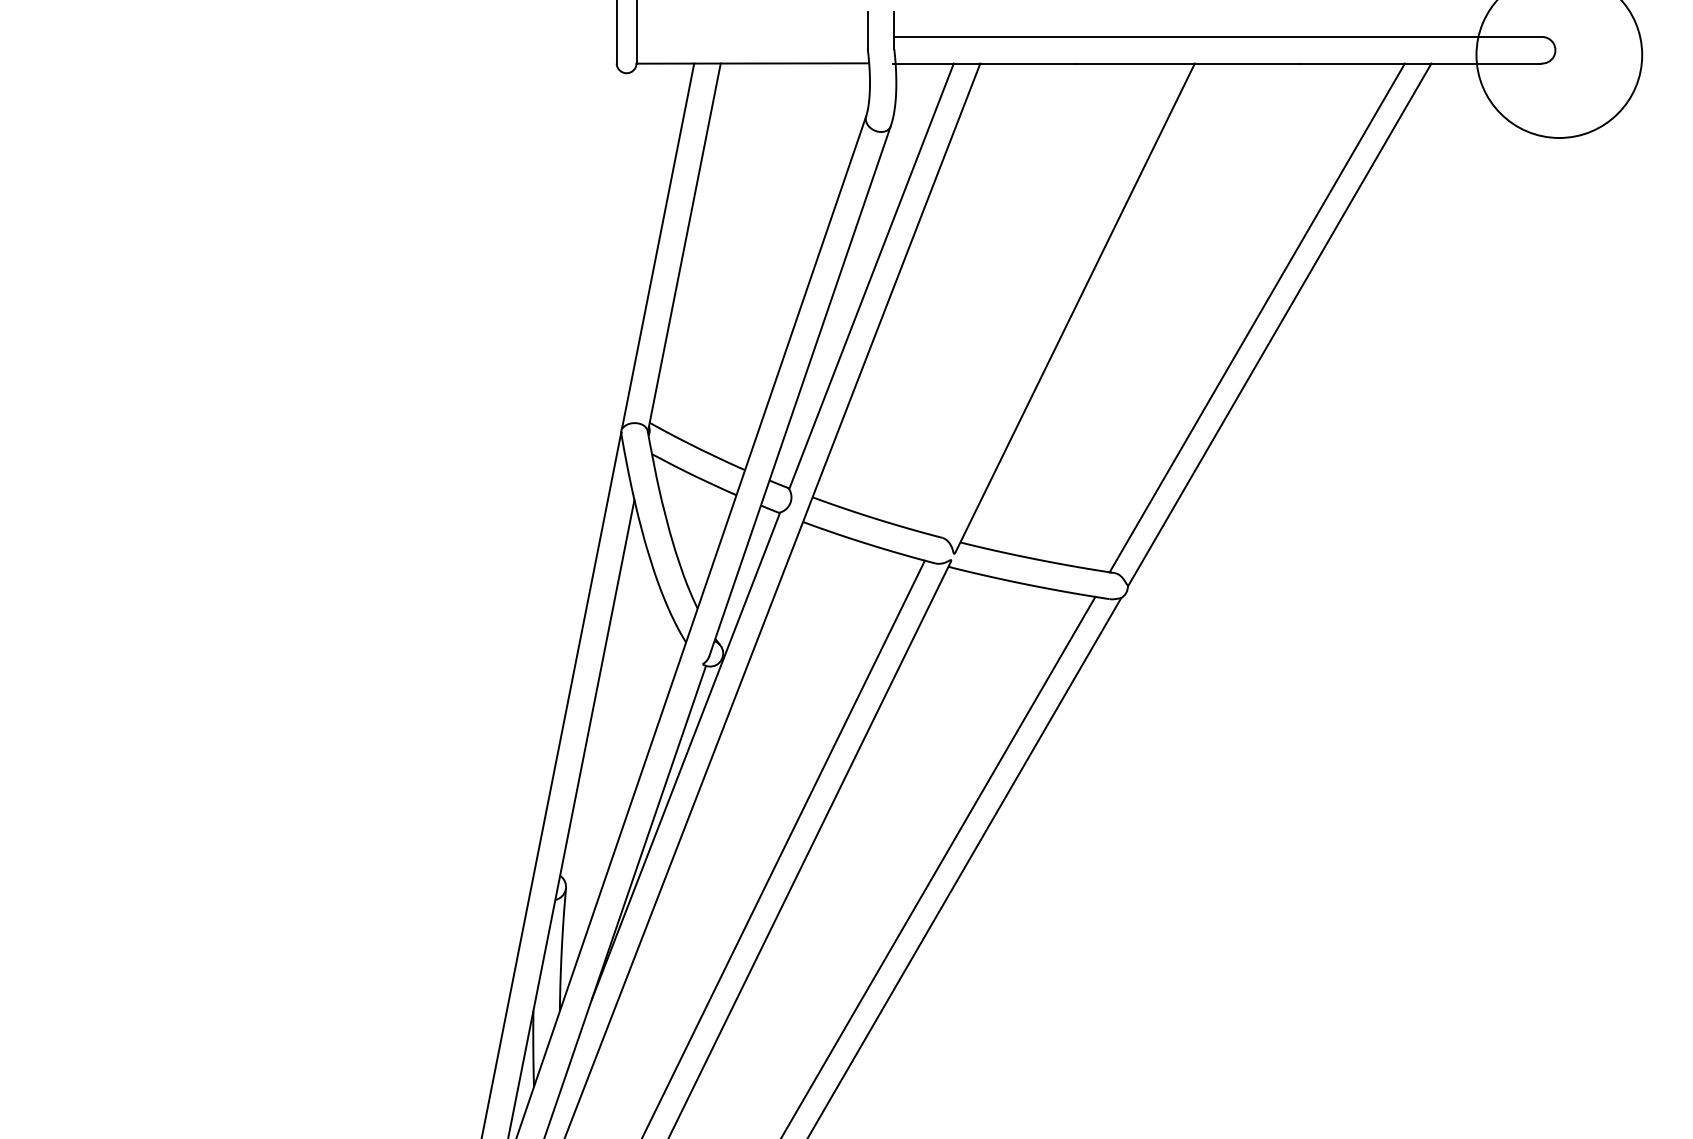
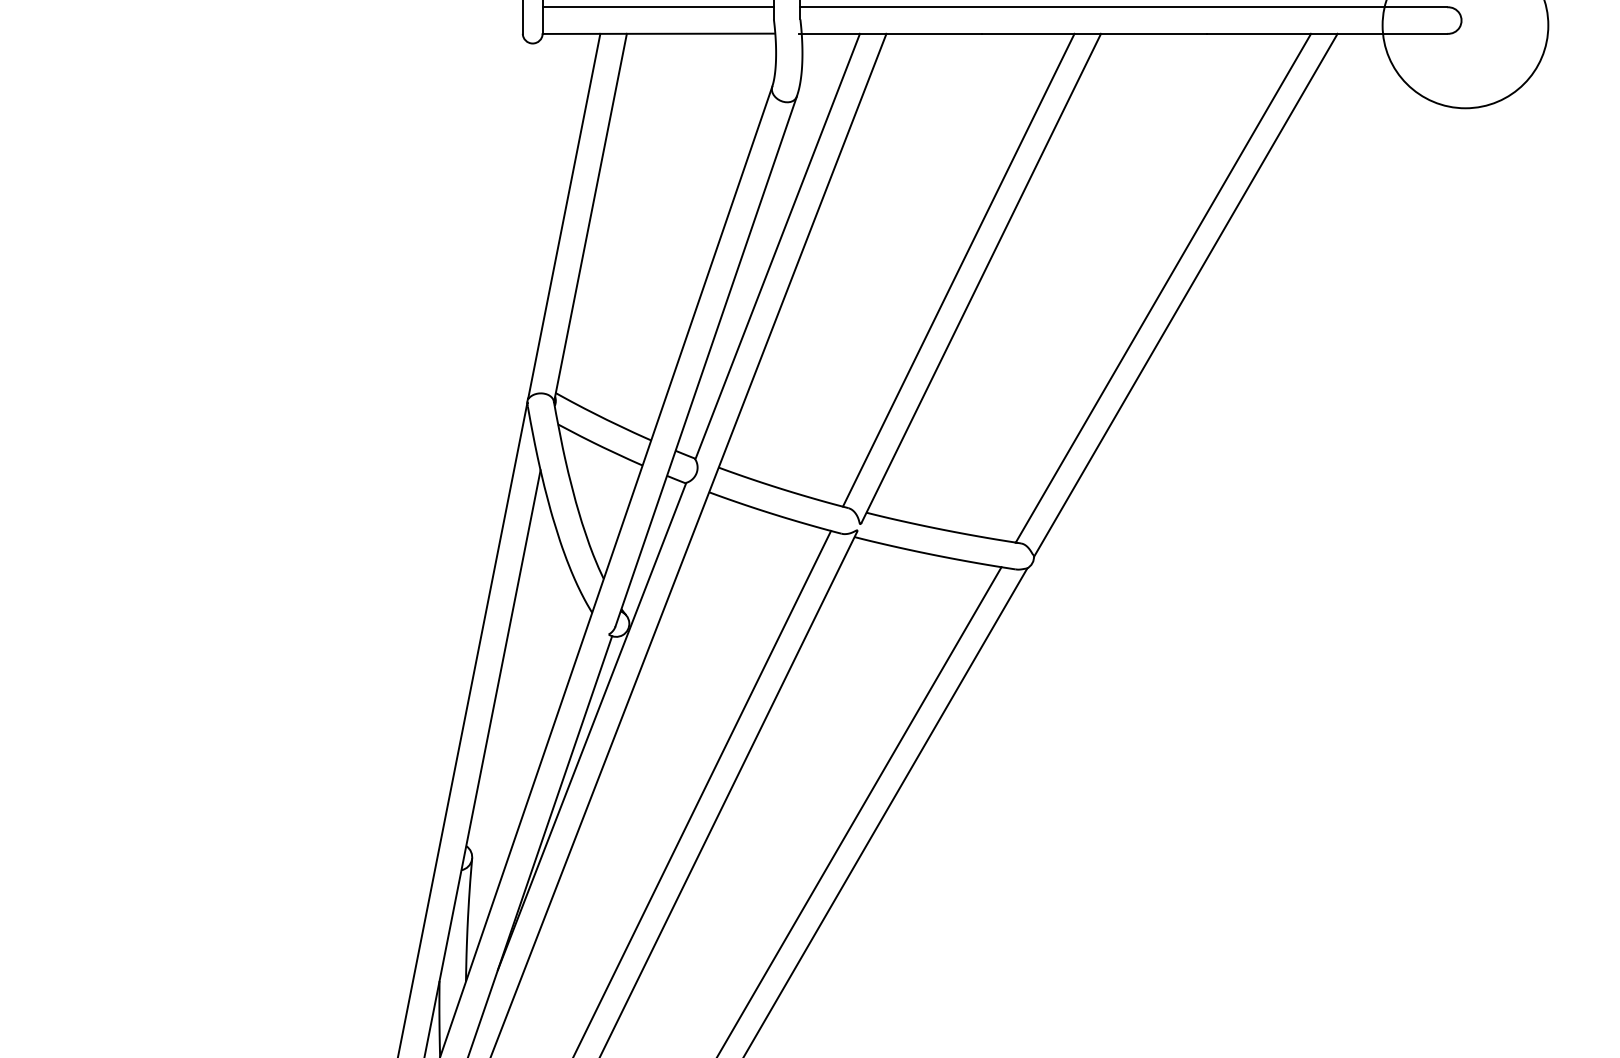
line: (751, 37) -> (657, 7), added
line: (1052, 299) -> (958, 269), added

